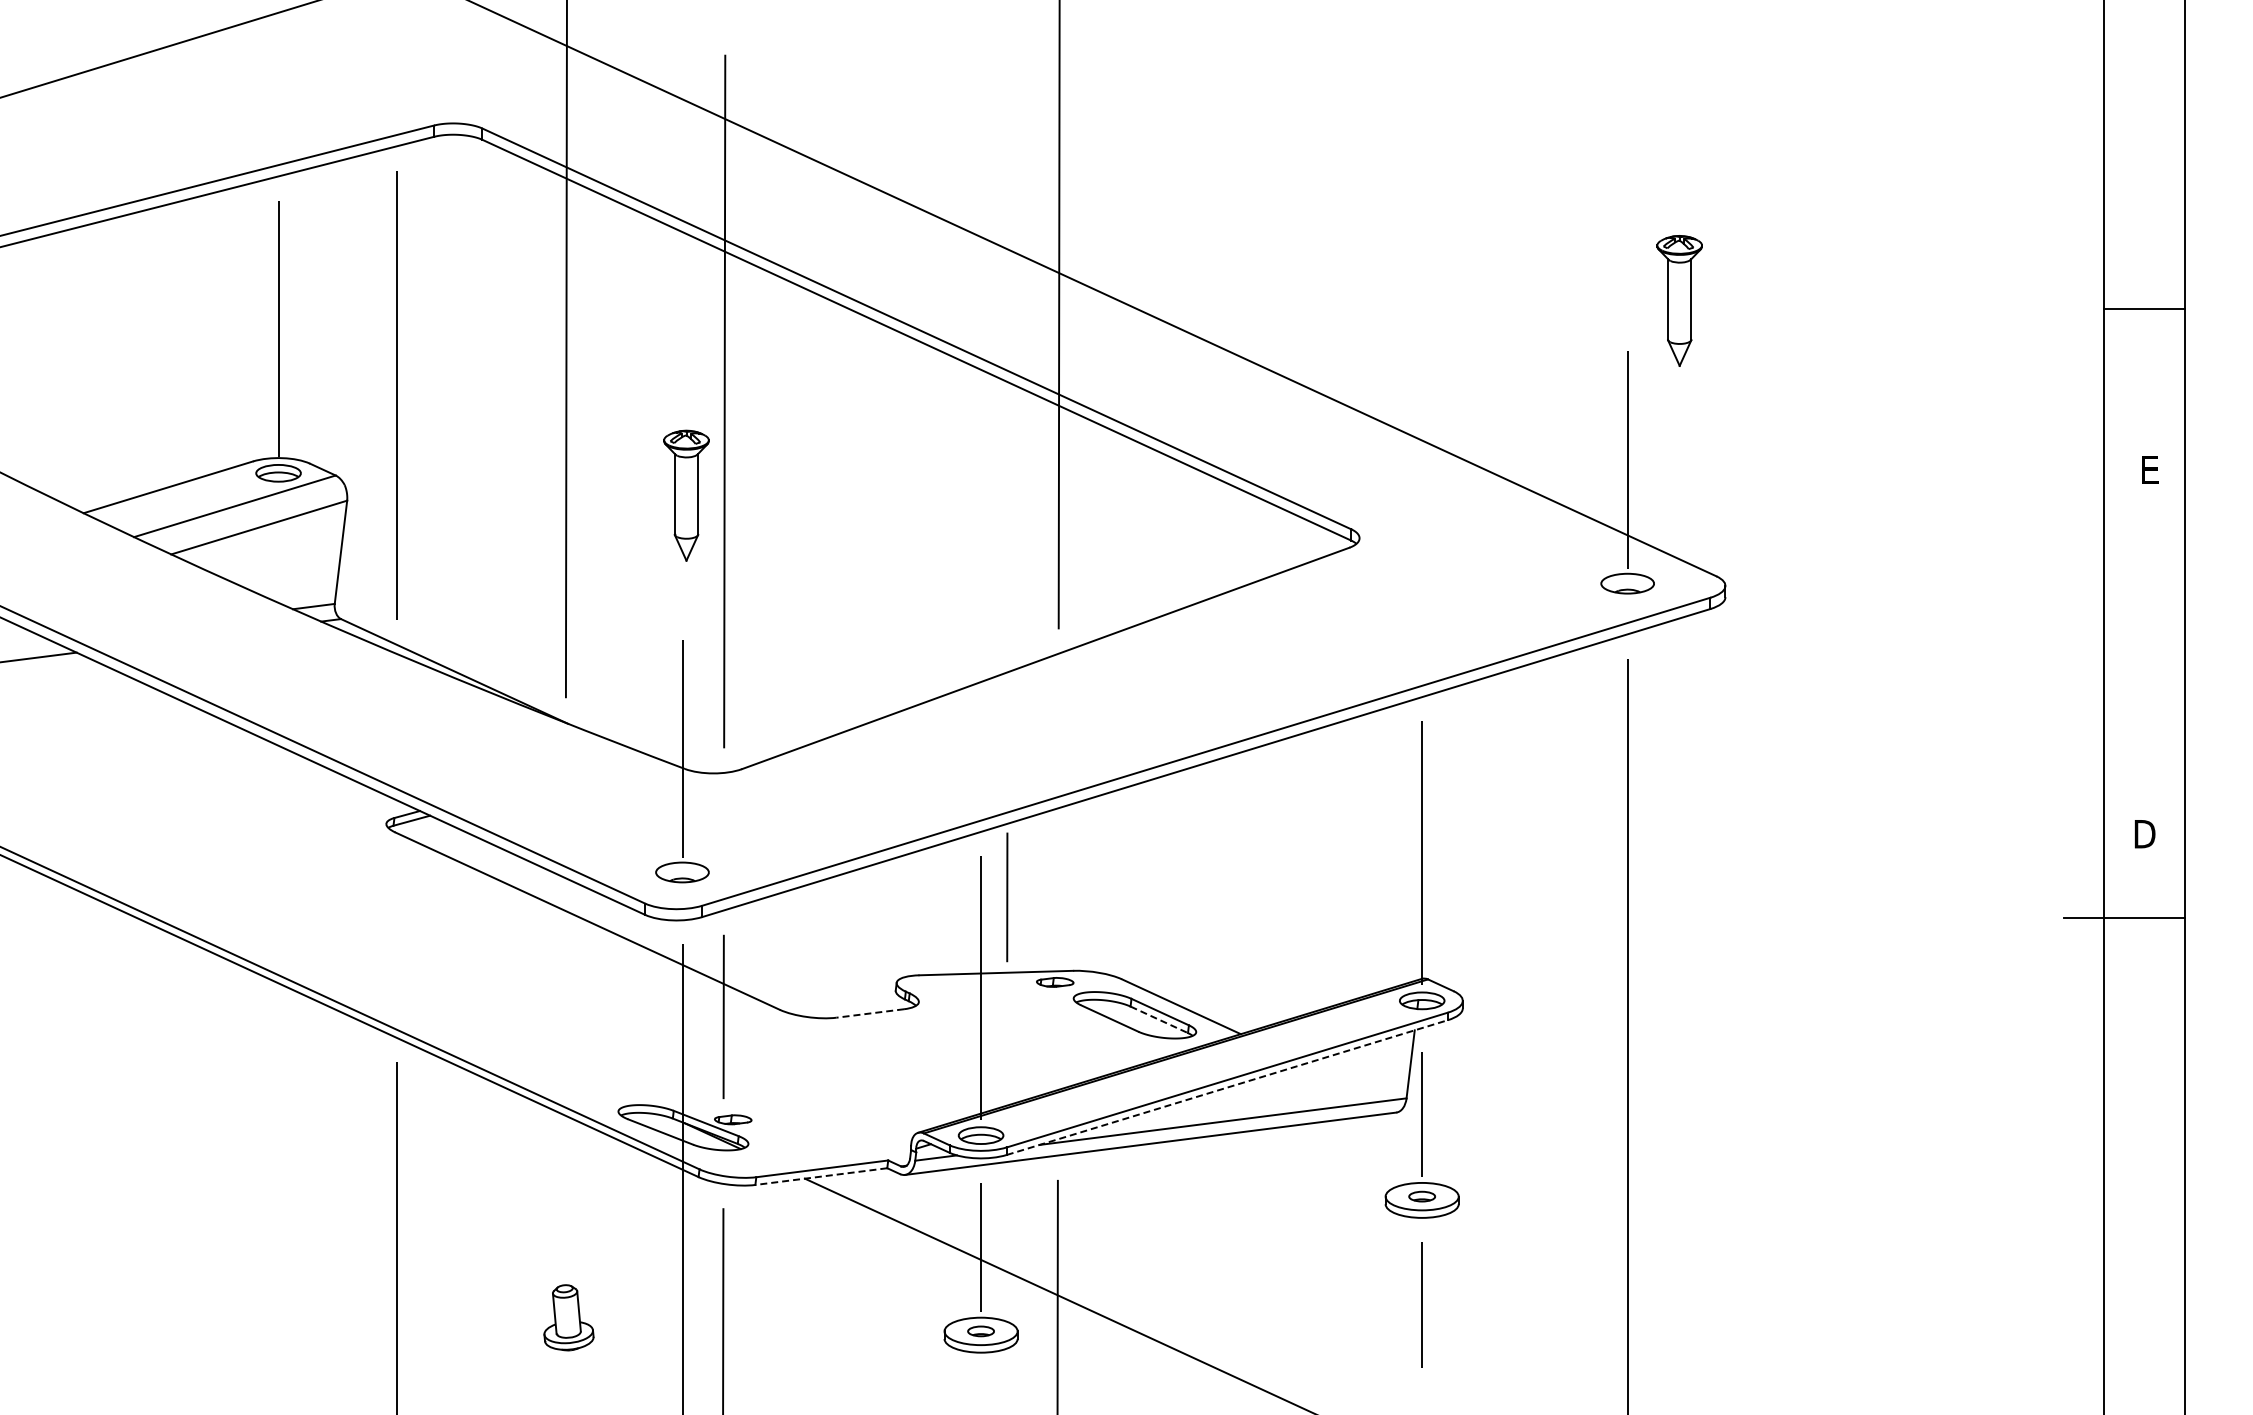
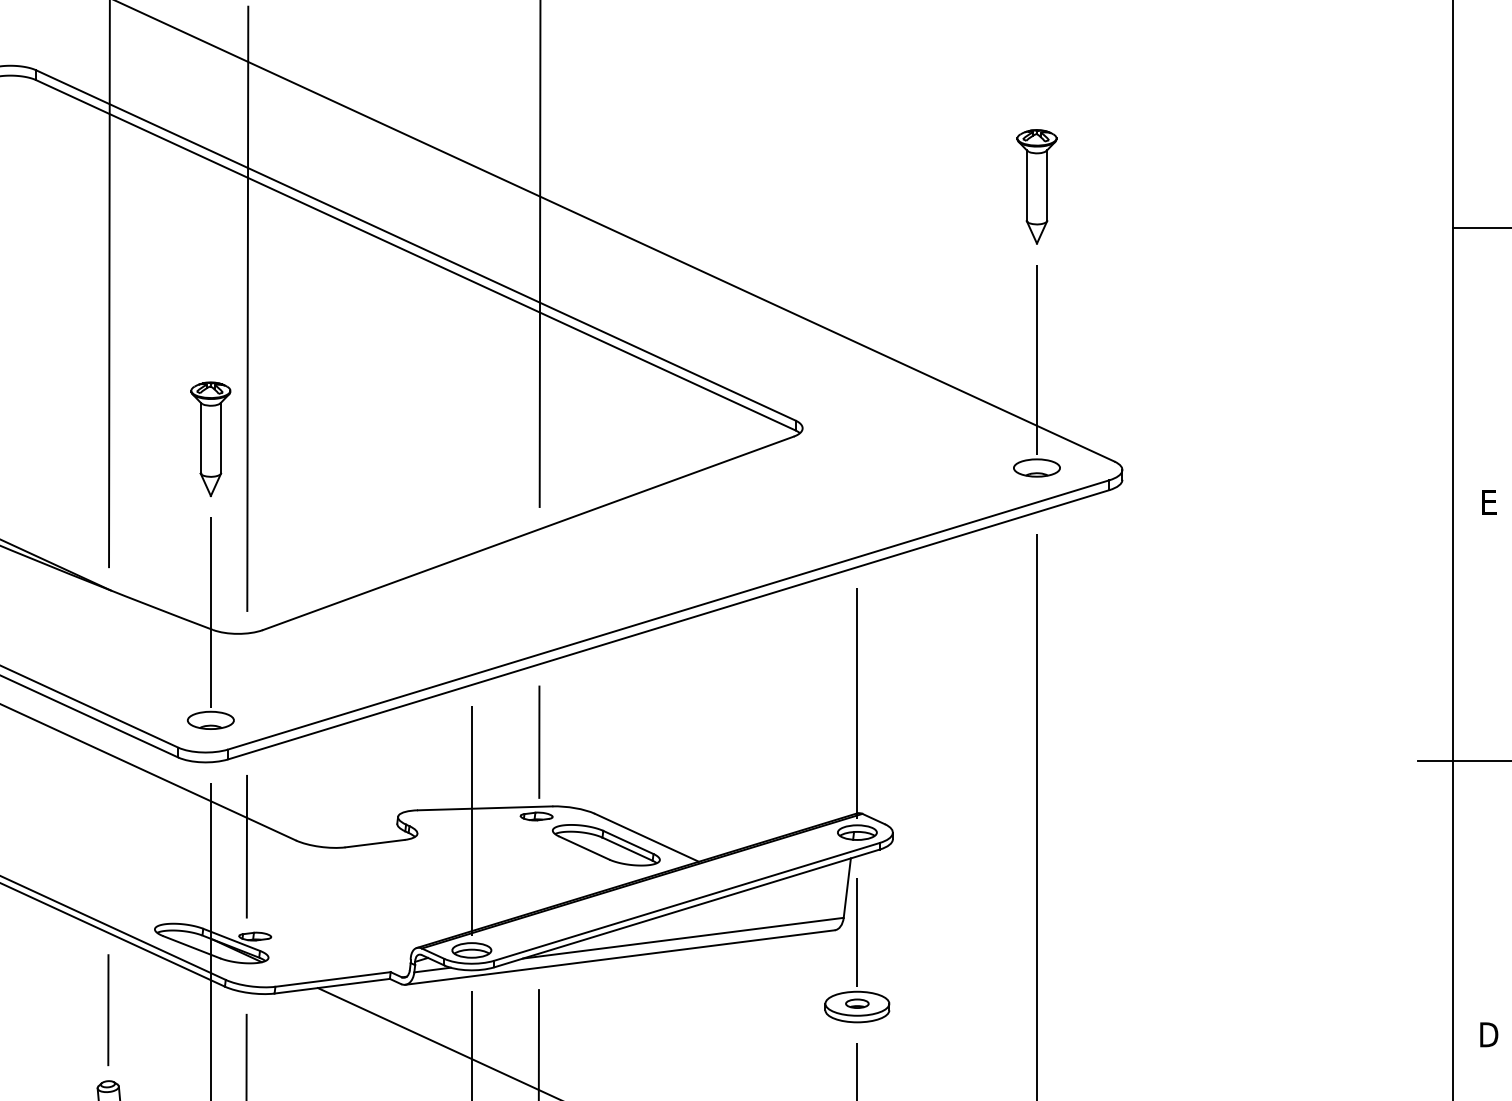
part: (1679, 300) -> (1036, 186), moved
text: (2150, 469) -> (1489, 501), moved
part: (686, 495) -> (210, 439), moved
text: (2145, 834) -> (1489, 1035), moved
line: (1007, 897) -> (539, 742), moved
line: (869, 1013) -> (374, 843), dashed -> solid
line: (1159, 1019) -> (627, 848), dashed -> solid
line: (1227, 1087) -> (687, 908), dashed -> solid
line: (820, 1176) -> (331, 986), dashed -> solid
line: (565, 1203) -> (108, 1009), added

